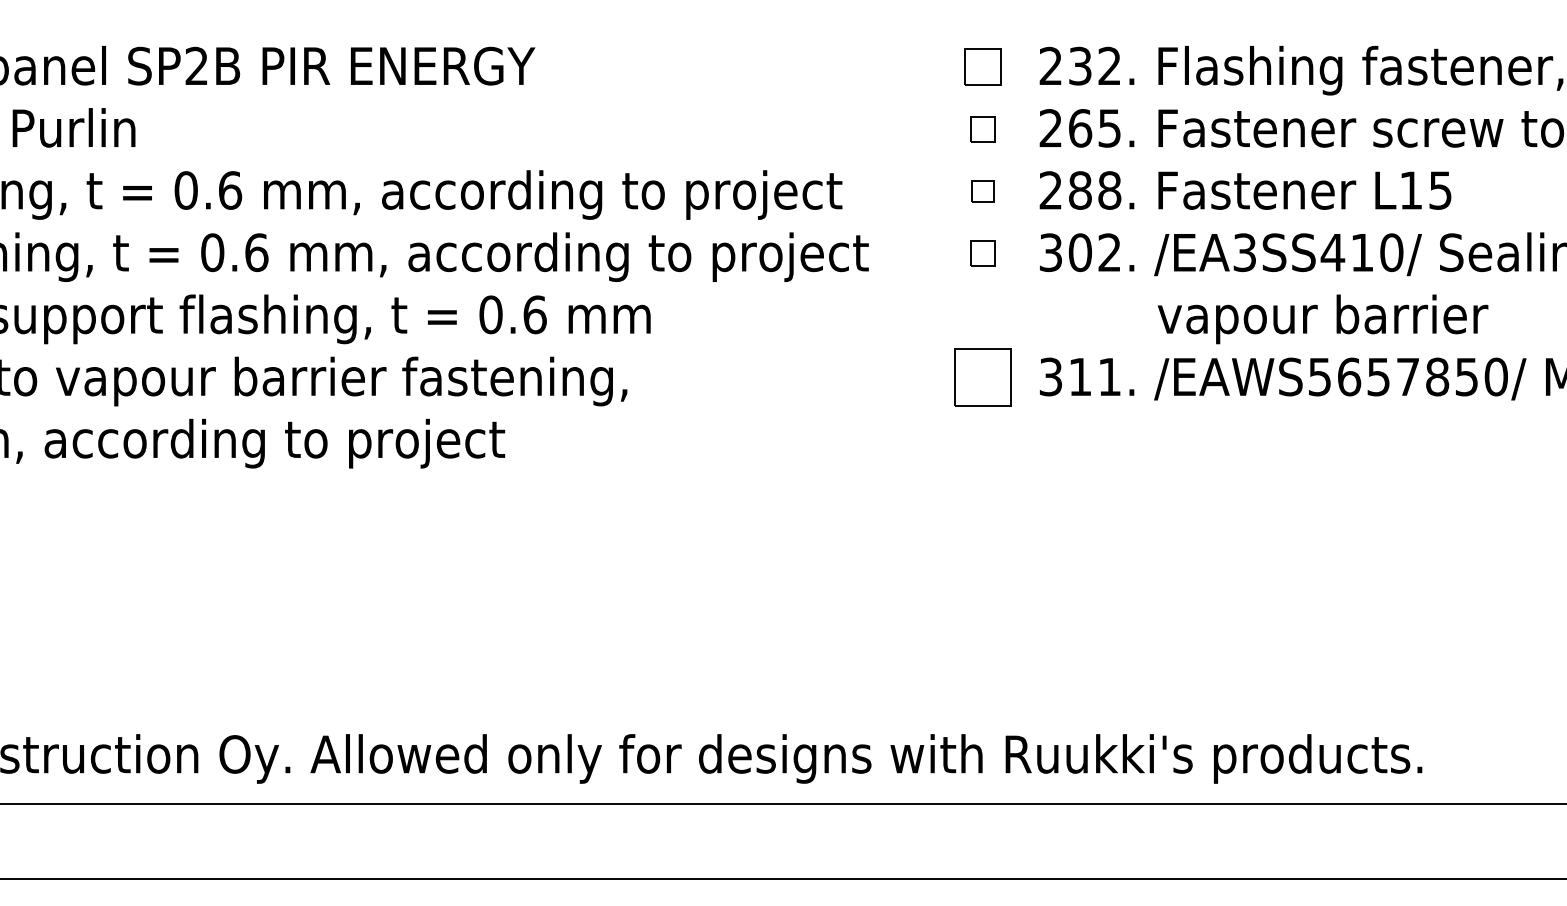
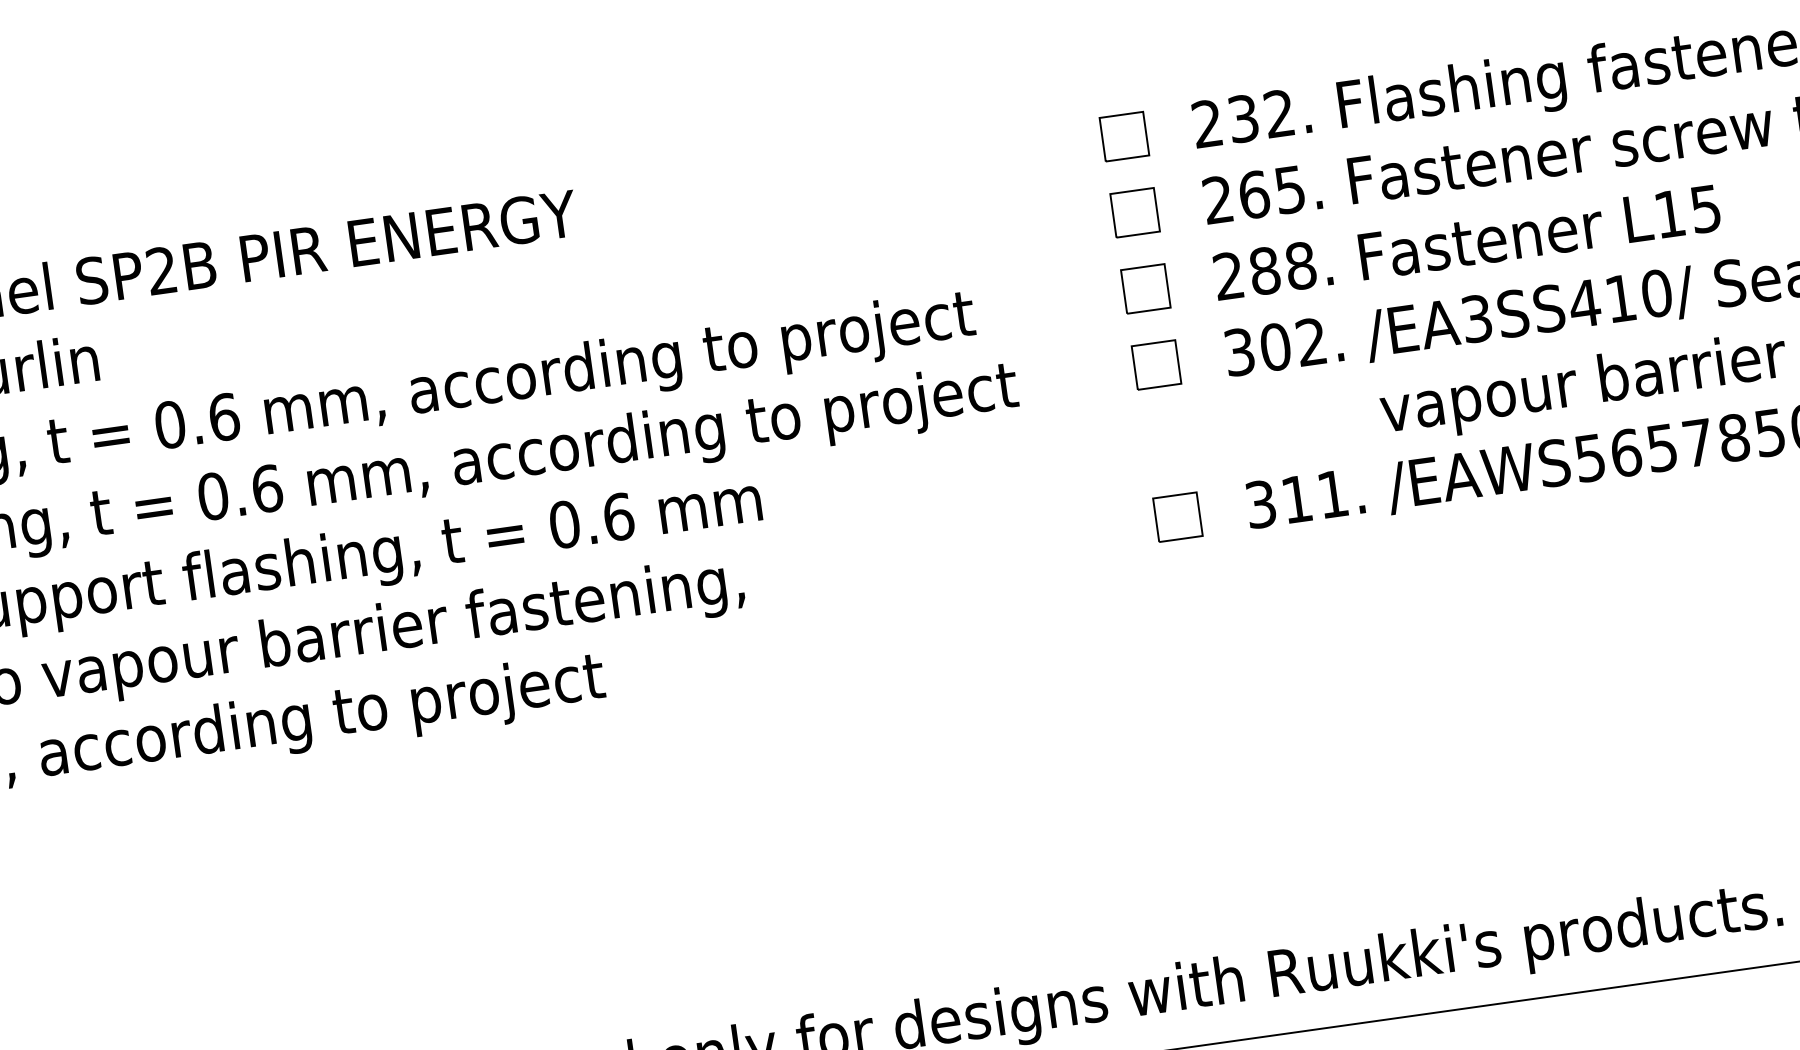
part: (982, 128) -> (1134, 211), size x1.43
part: (982, 191) -> (1145, 289), size x1.67
part: (982, 253) -> (1155, 364), size x1.43
part: (982, 377) -> (1177, 516), size x0.62

